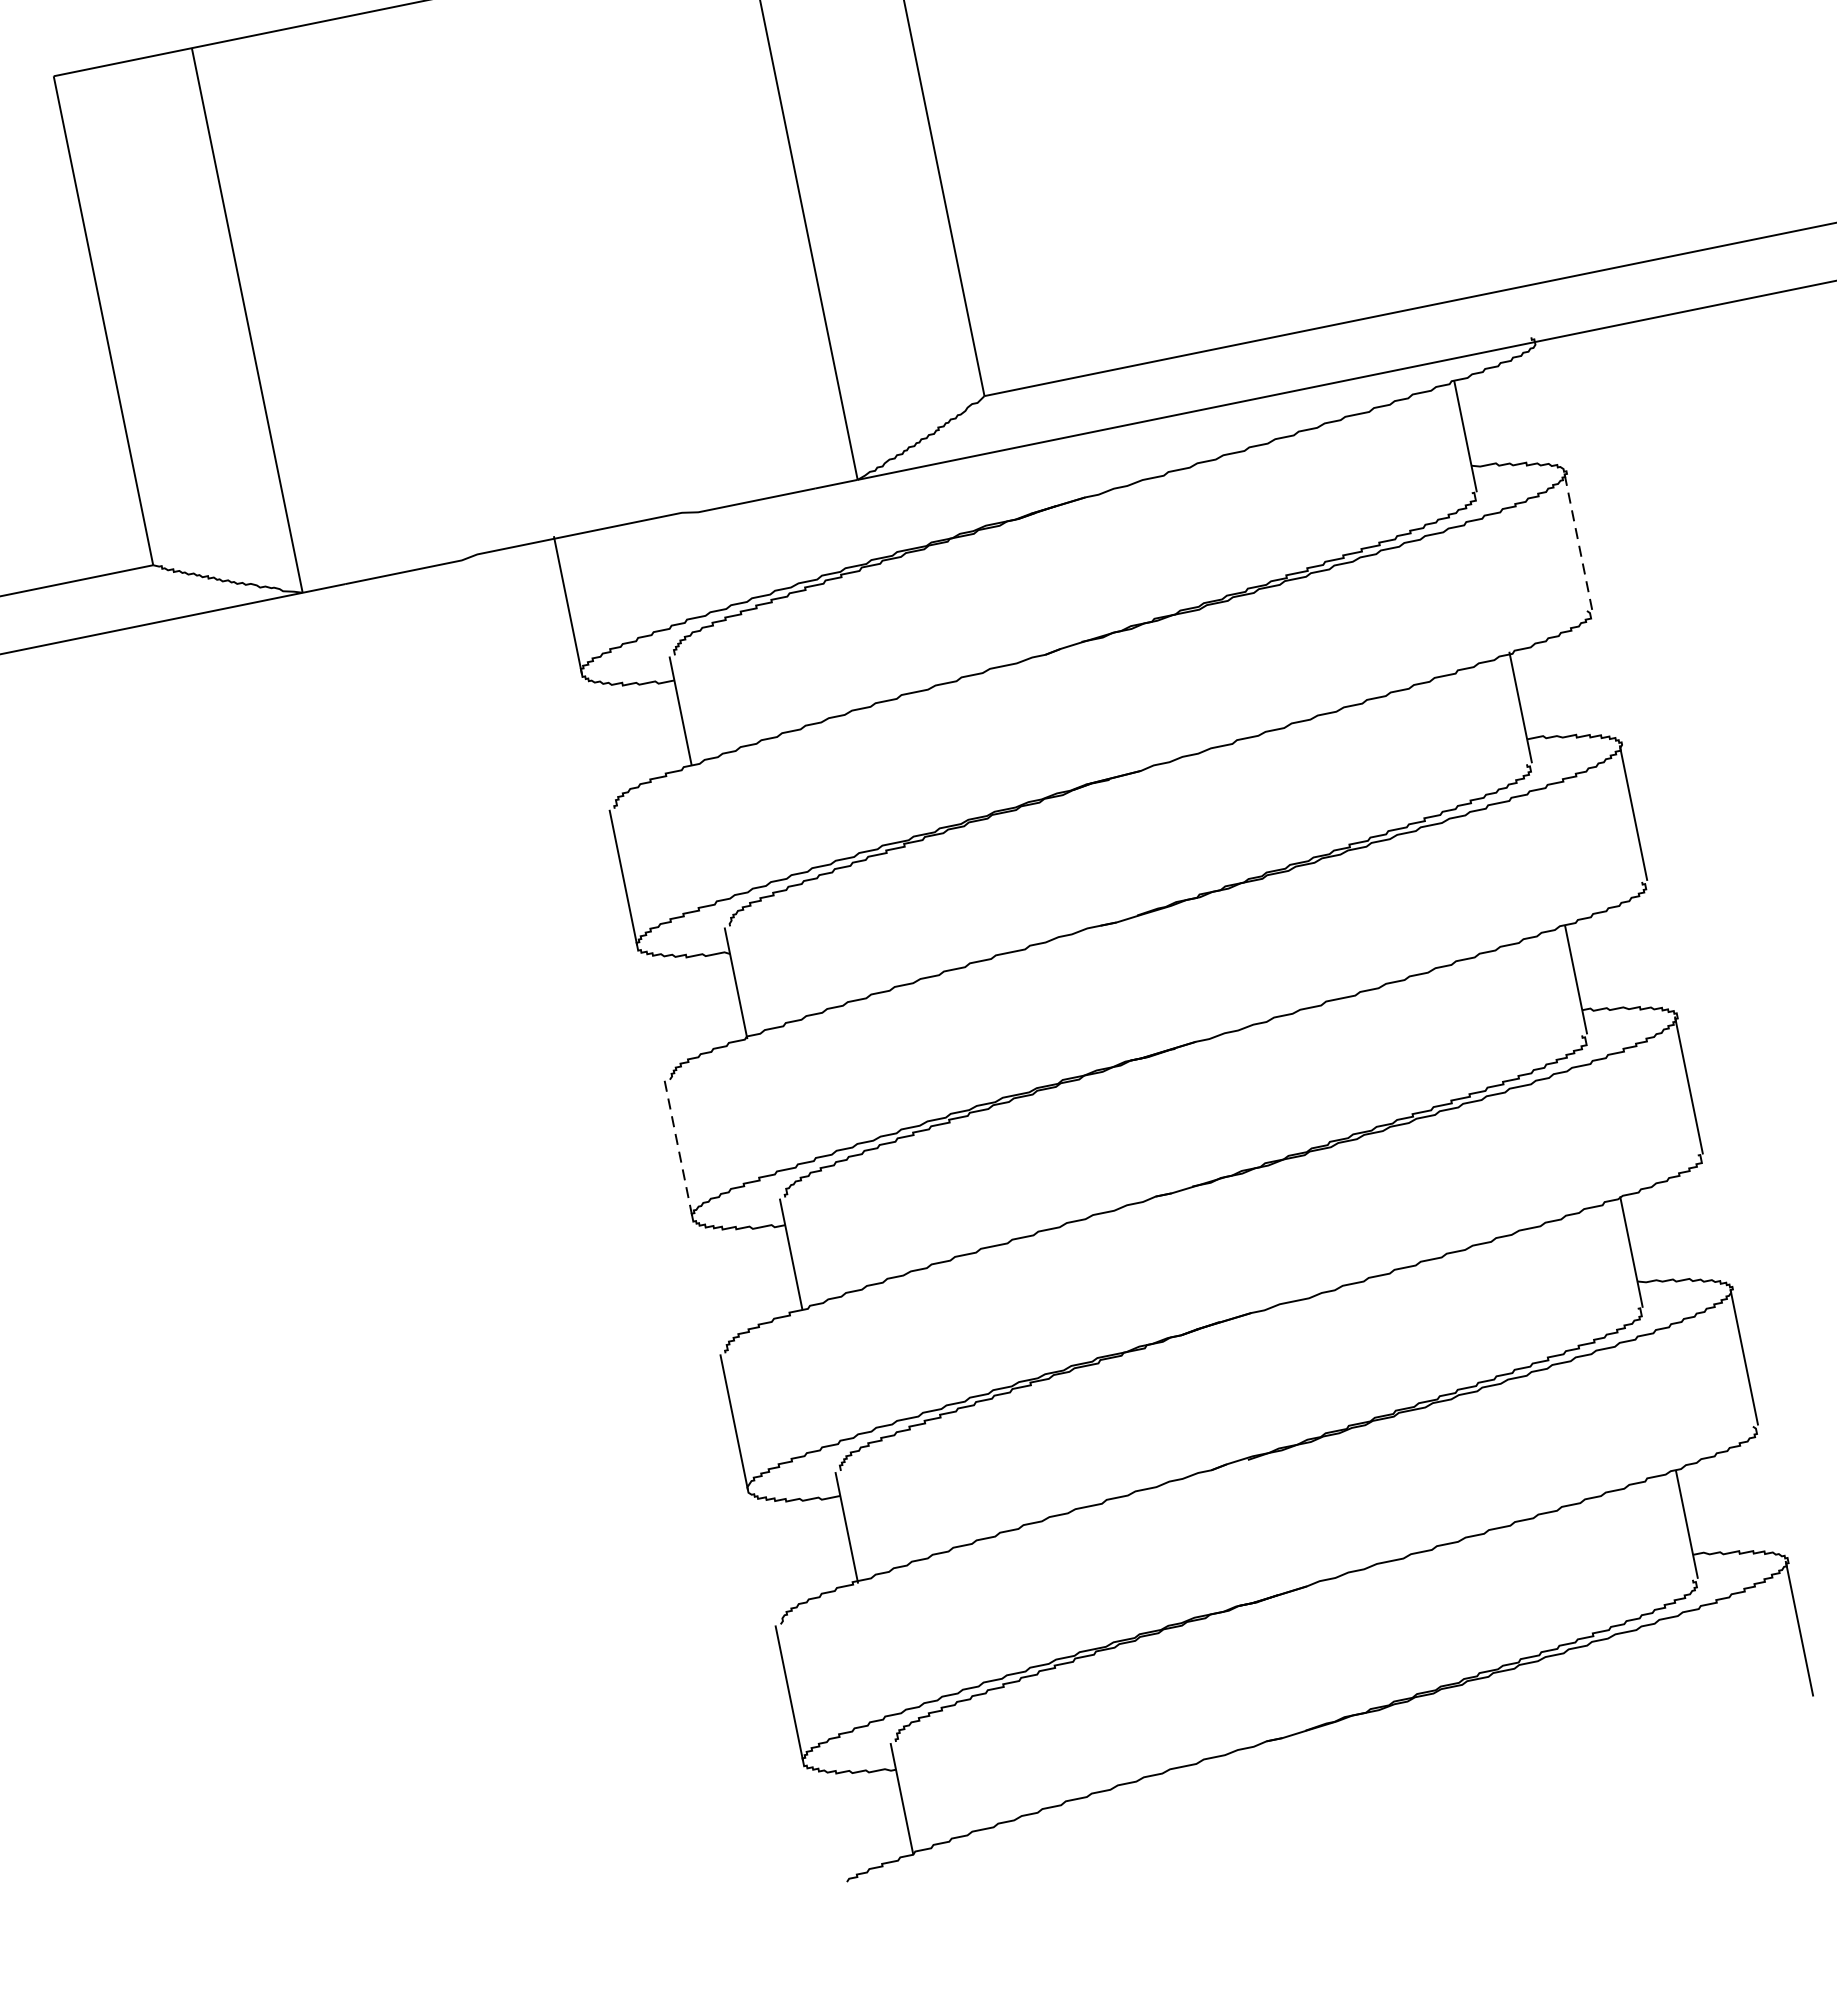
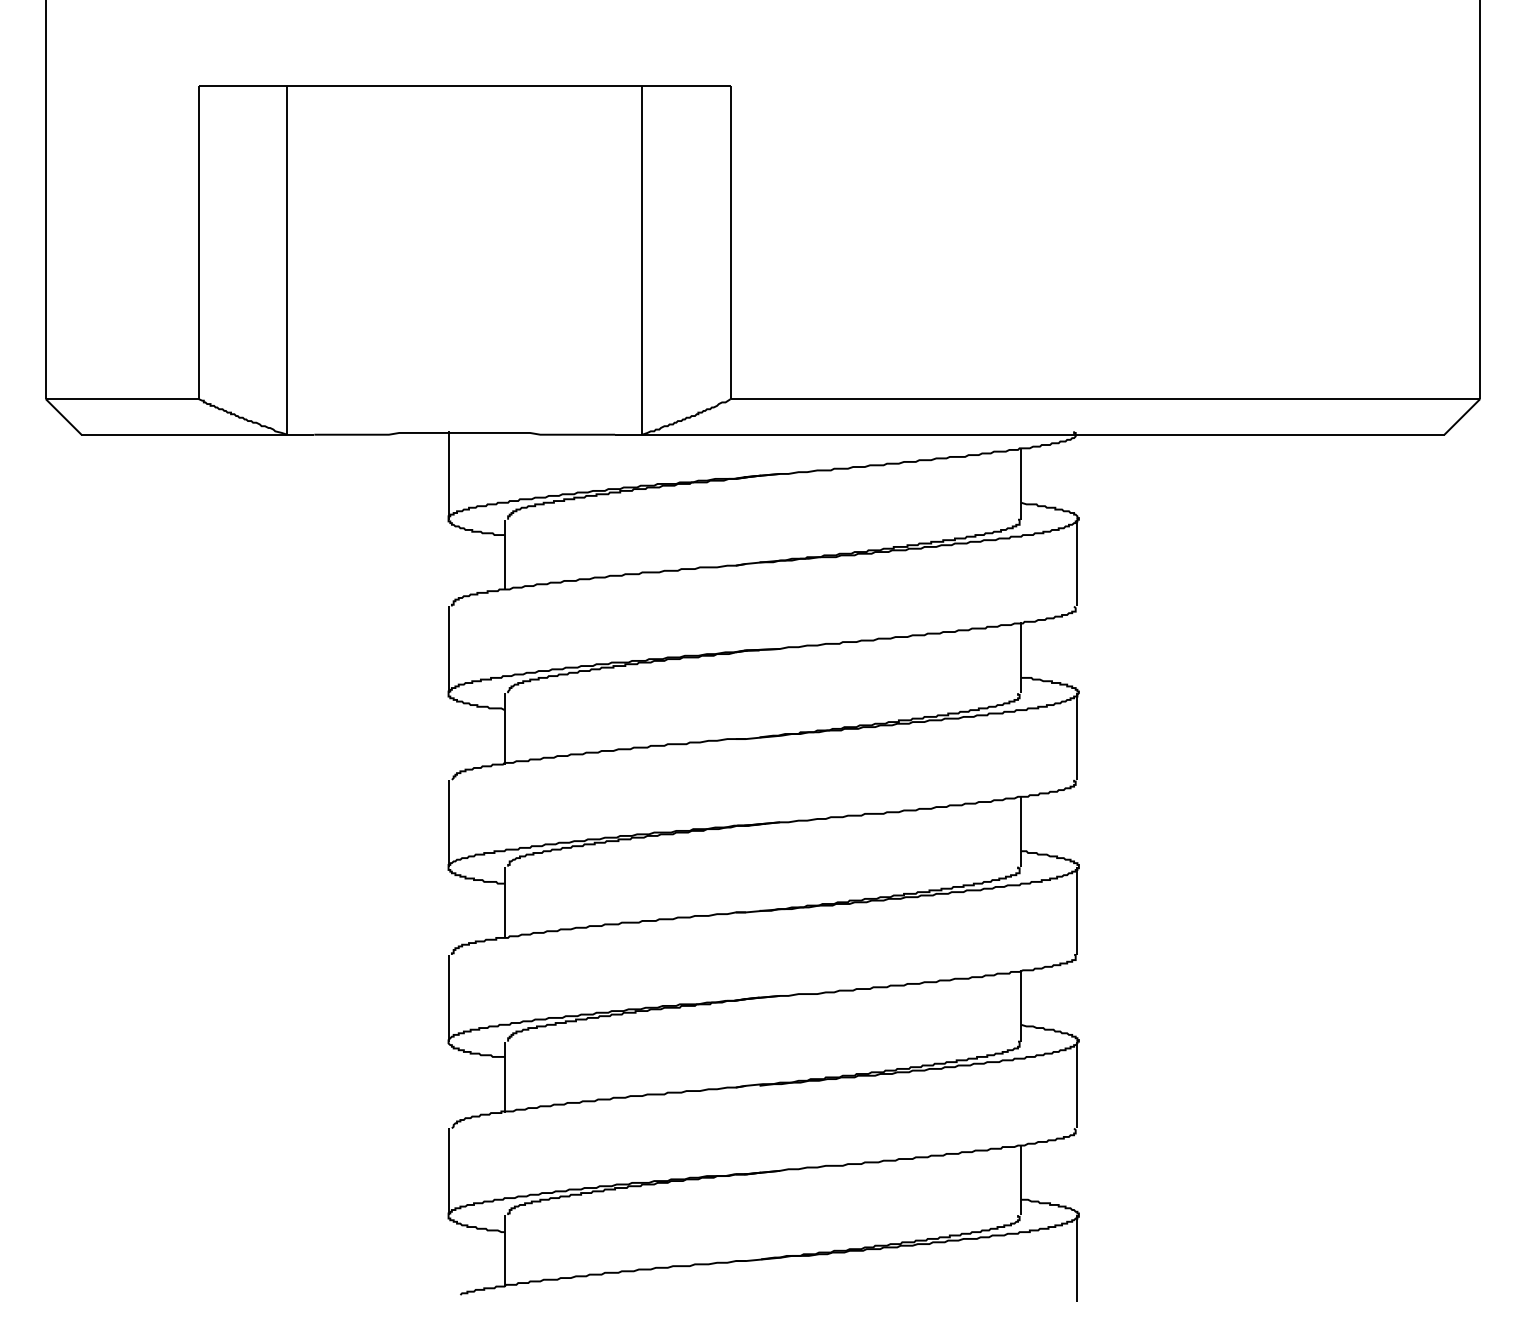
line: (1578, 541) -> (1077, 562), dashed -> solid
line: (678, 1149) -> (448, 823), dashed -> solid

